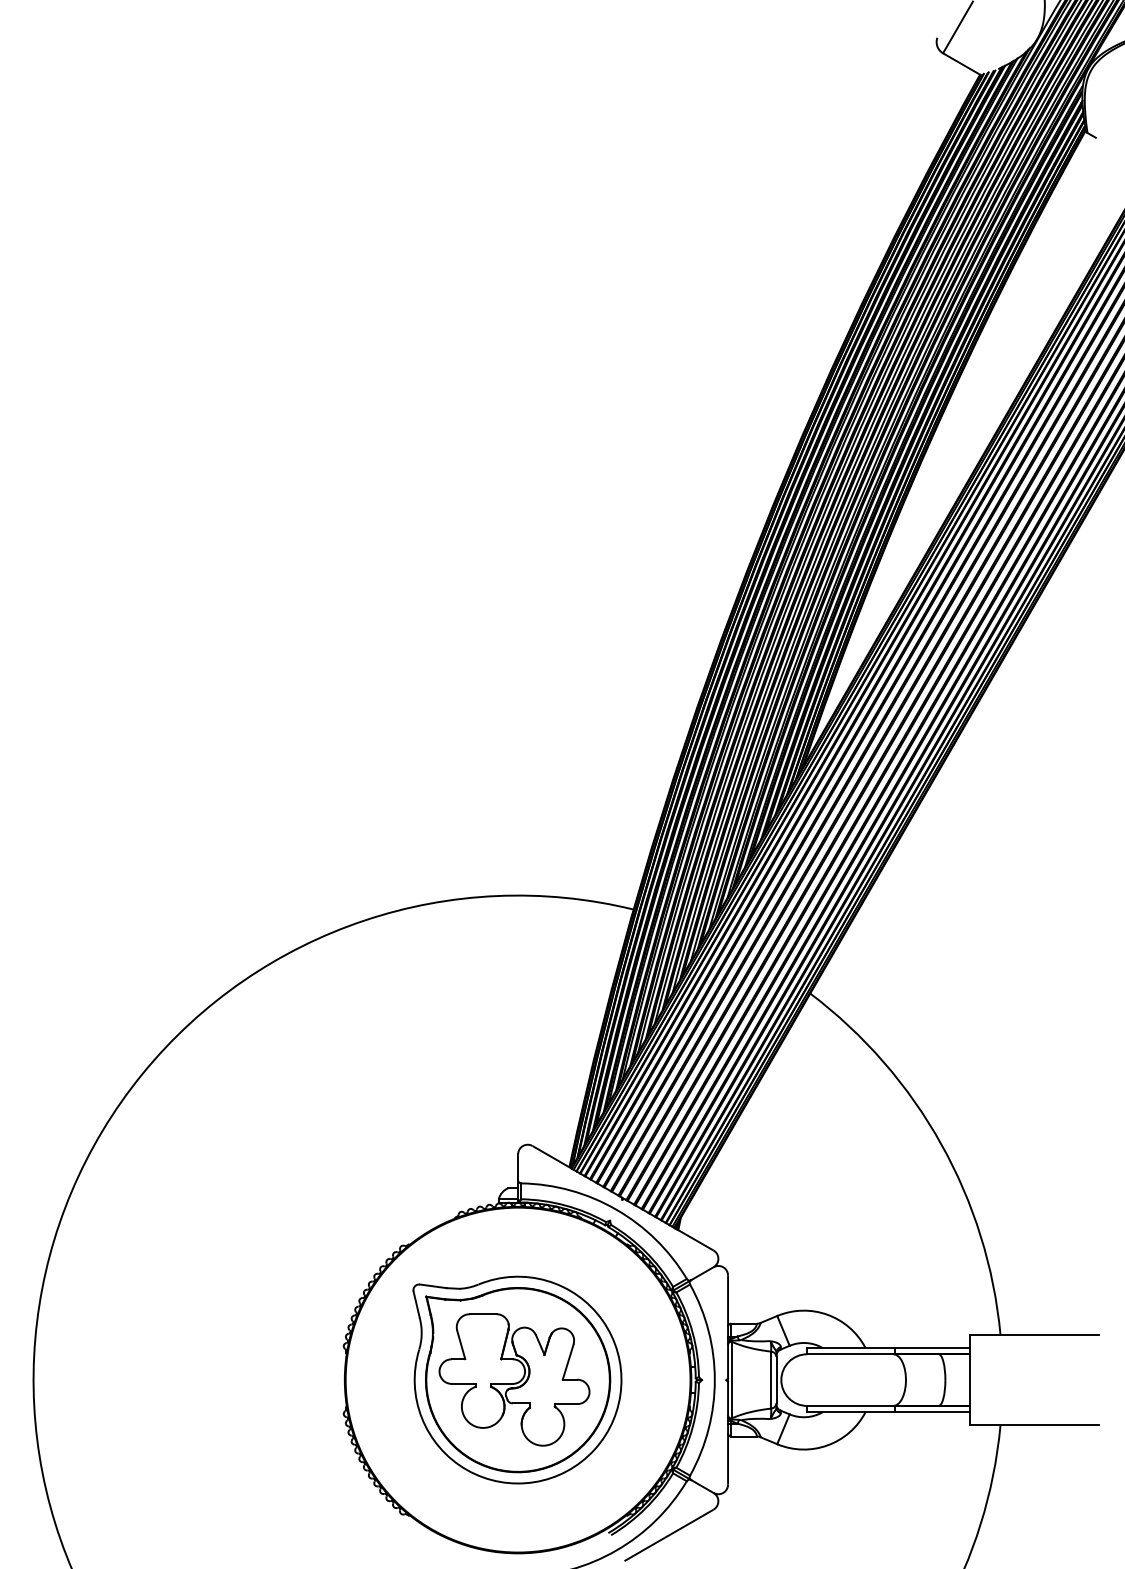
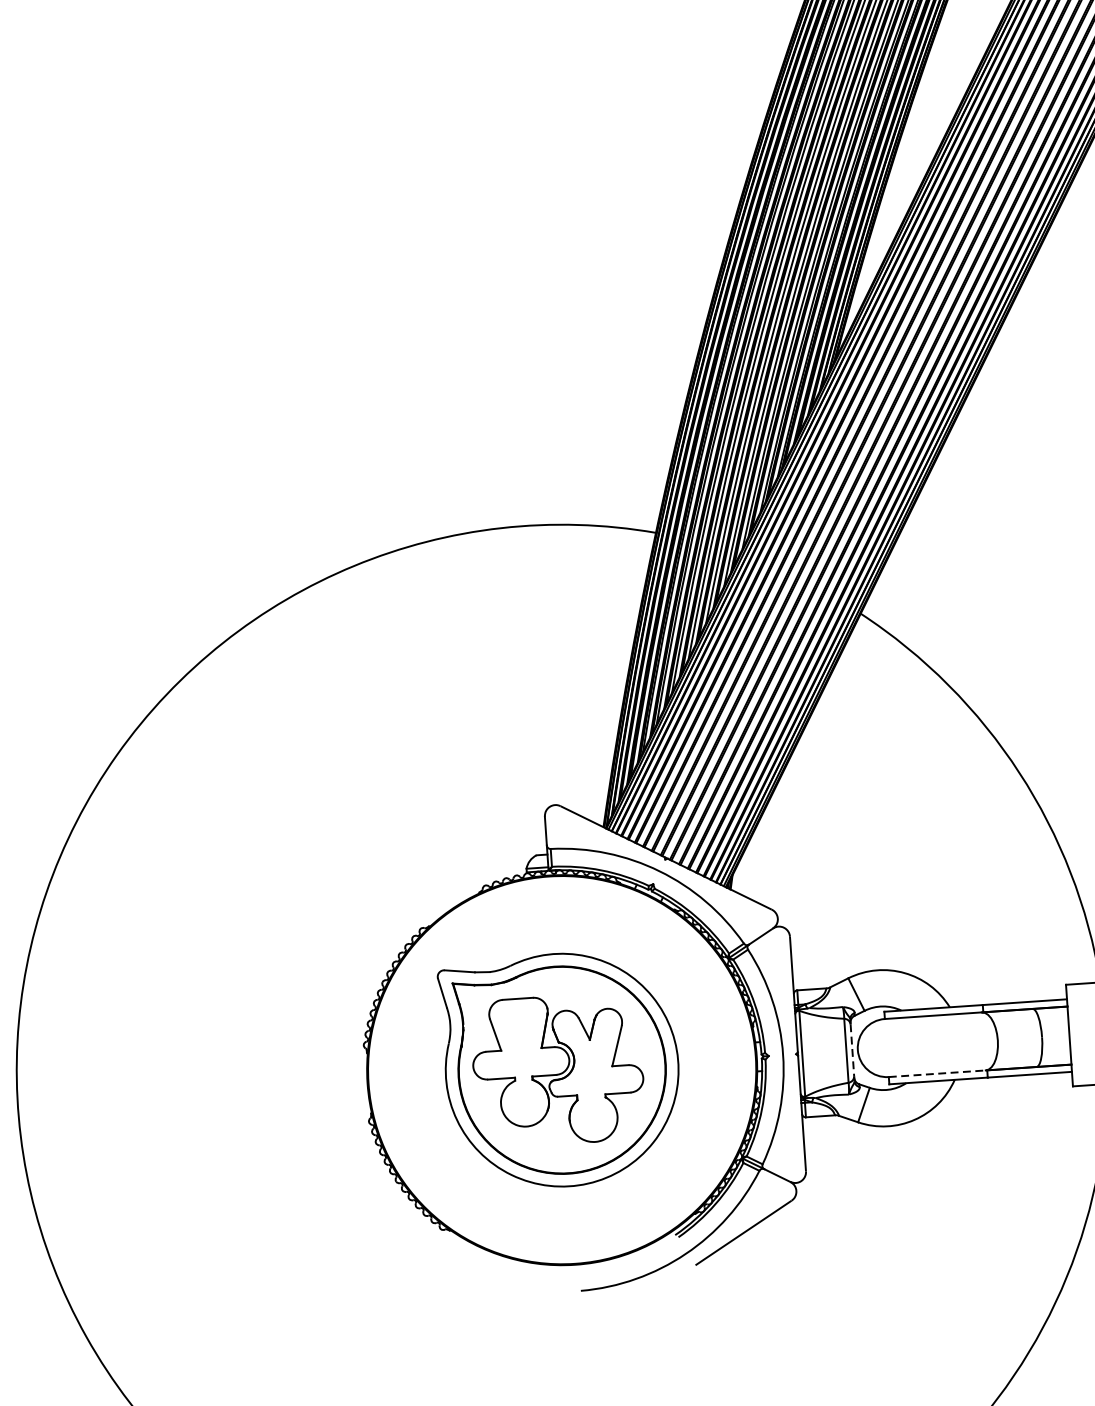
line: (776, 1380) -> (852, 1050), solid -> dashed
line: (850, 1405) -> (937, 1073), solid -> dashed

